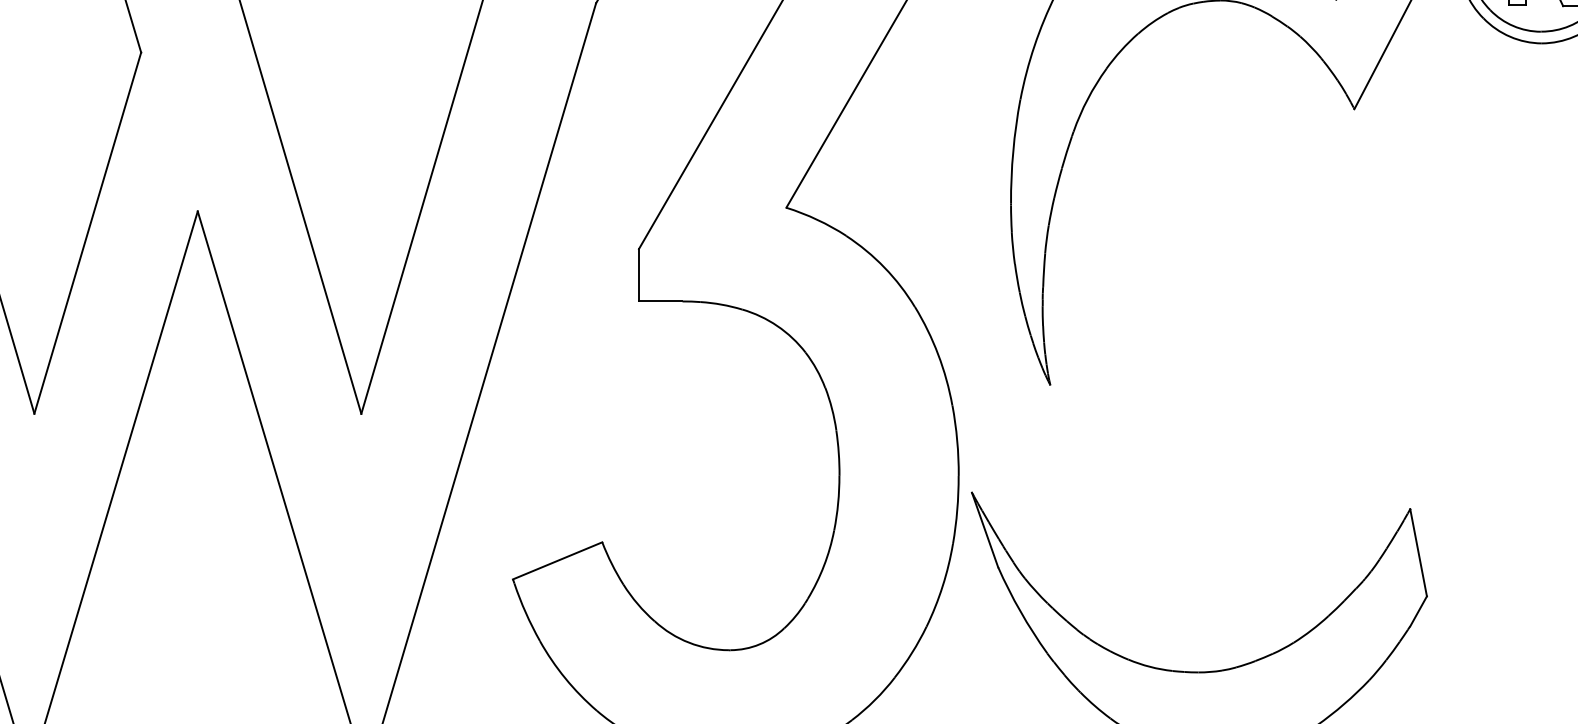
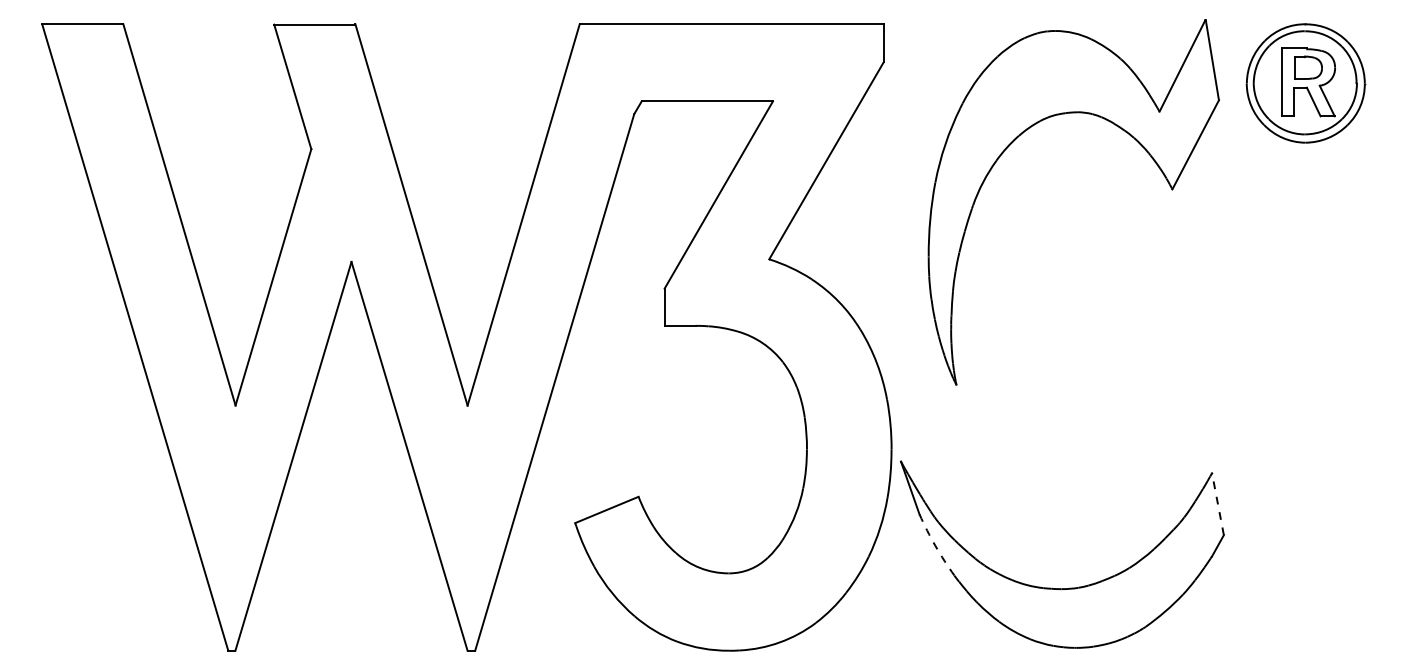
line: (1417, 551) -> (1217, 503), solid -> dashed
arc: (1020, 610) -> (935, 545), solid -> dashed

